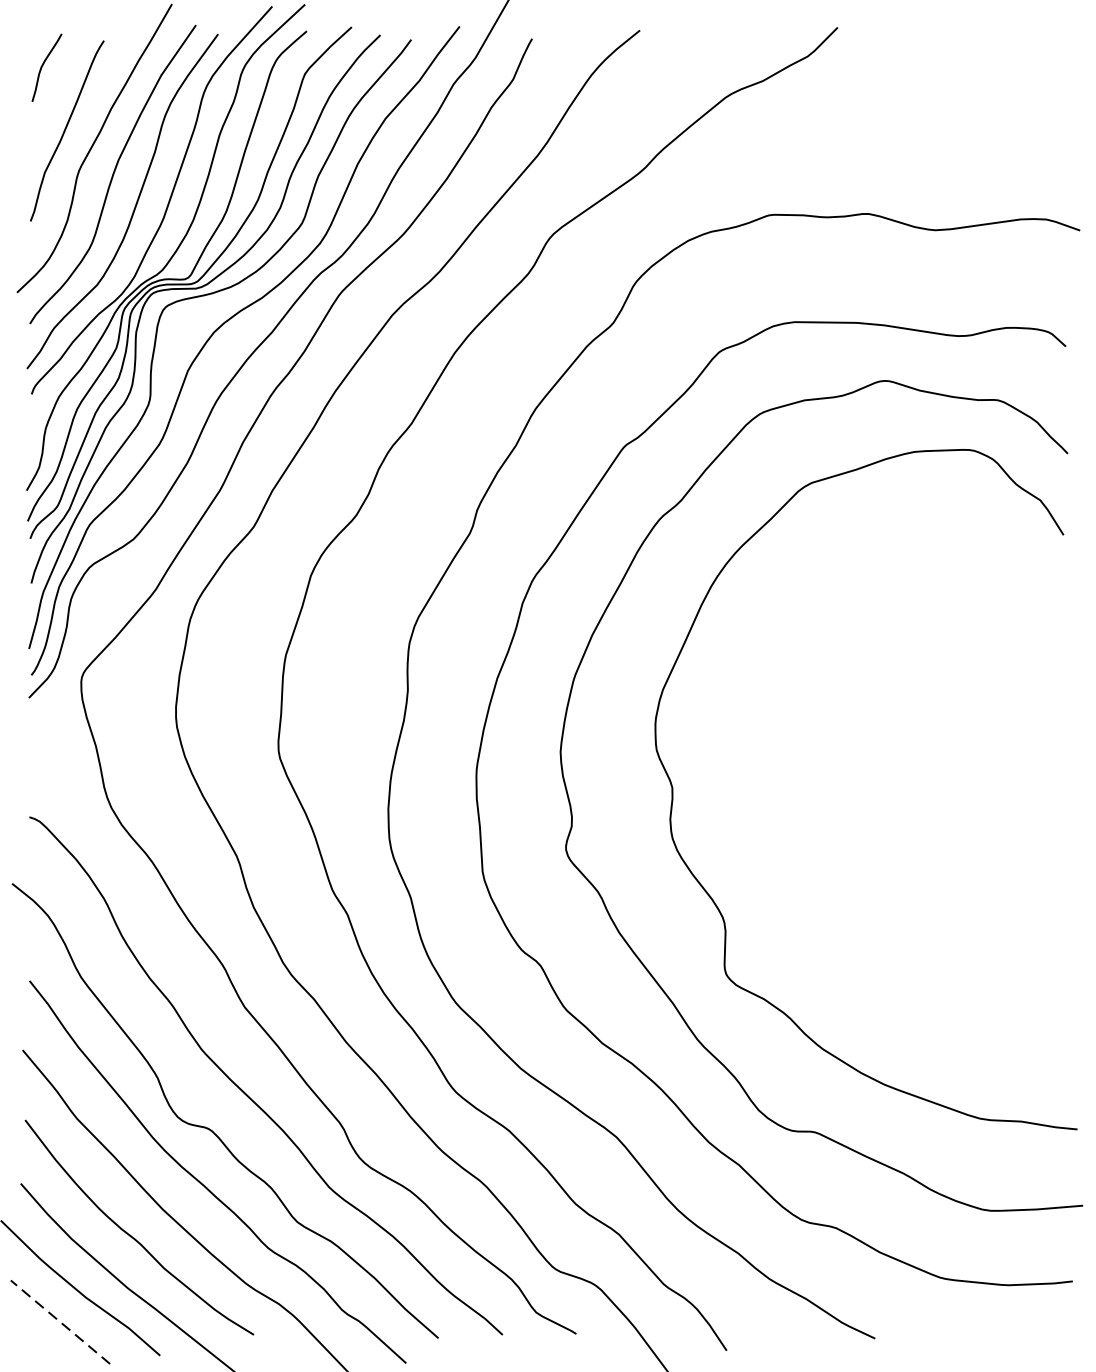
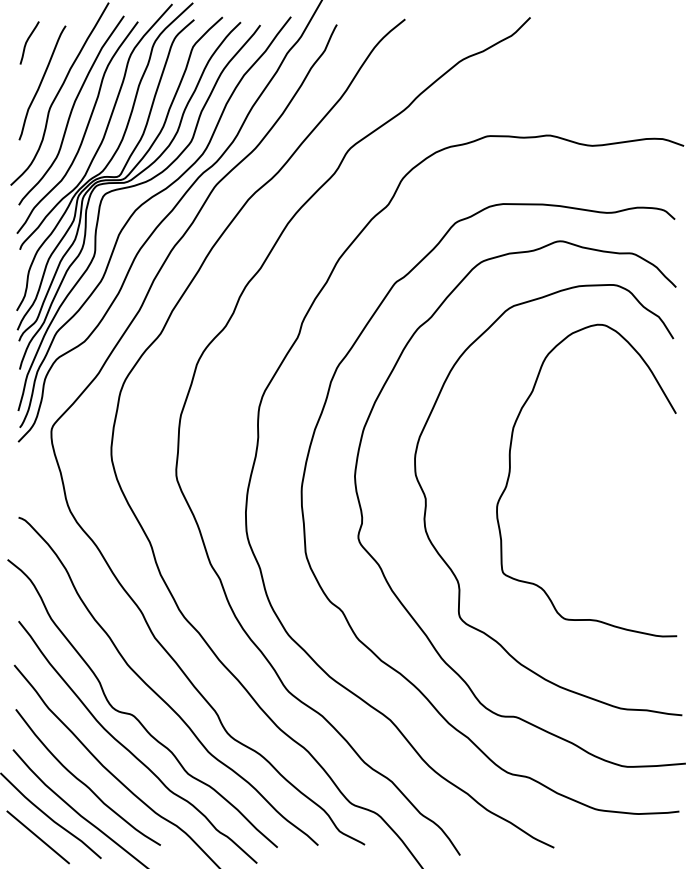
curve: (806, 749) -> (510, 474), added
line: (59, 1322) -> (37, 837), dashed -> solid

